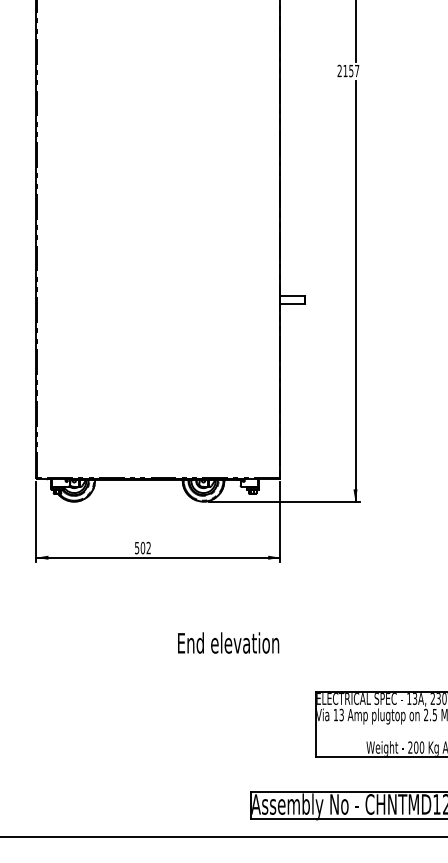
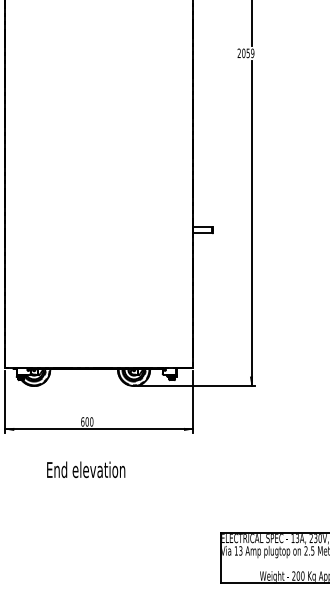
text: (351, 70) -> (248, 52), 2157 -> 2059
text: (142, 547) -> (86, 421), 502 -> 600
text: (228, 642) -> (86, 469), moved

